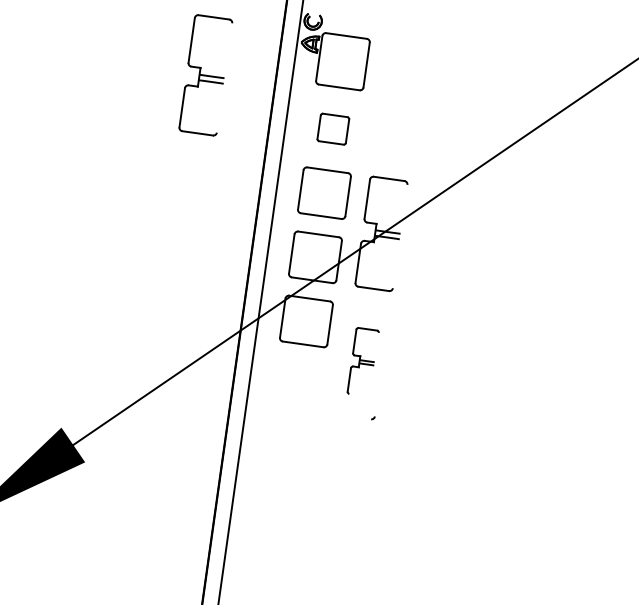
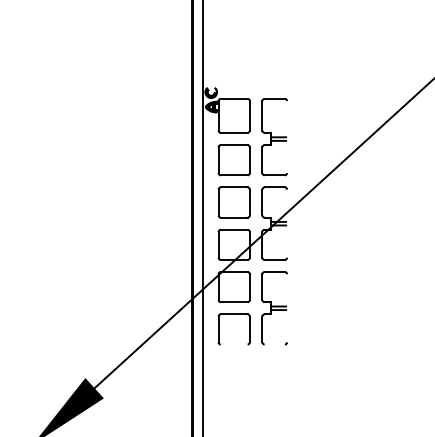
part: (205, 75) -> (274, 137), moved
part: (332, 129) -> (233, 160), size x1.67
part: (363, 362) -> (274, 308), size x1.67
part: (275, 382) -> (219, 329), added

